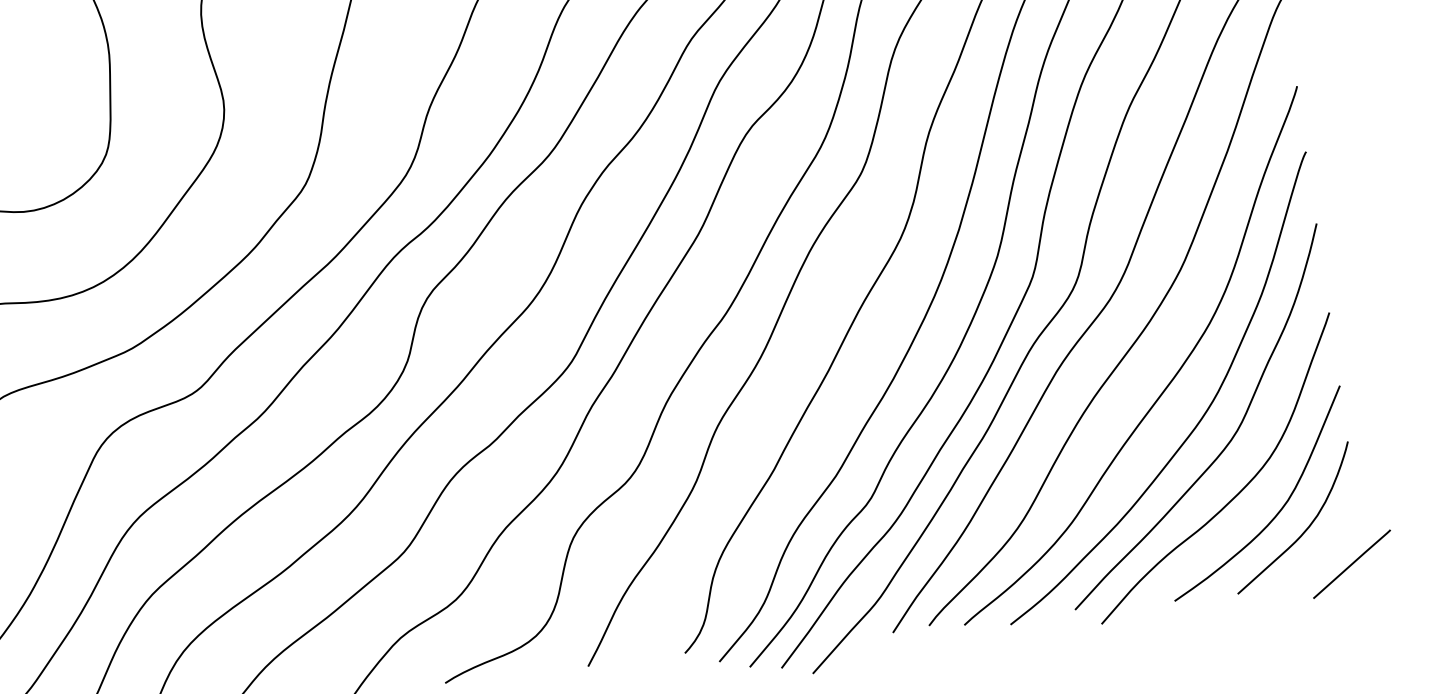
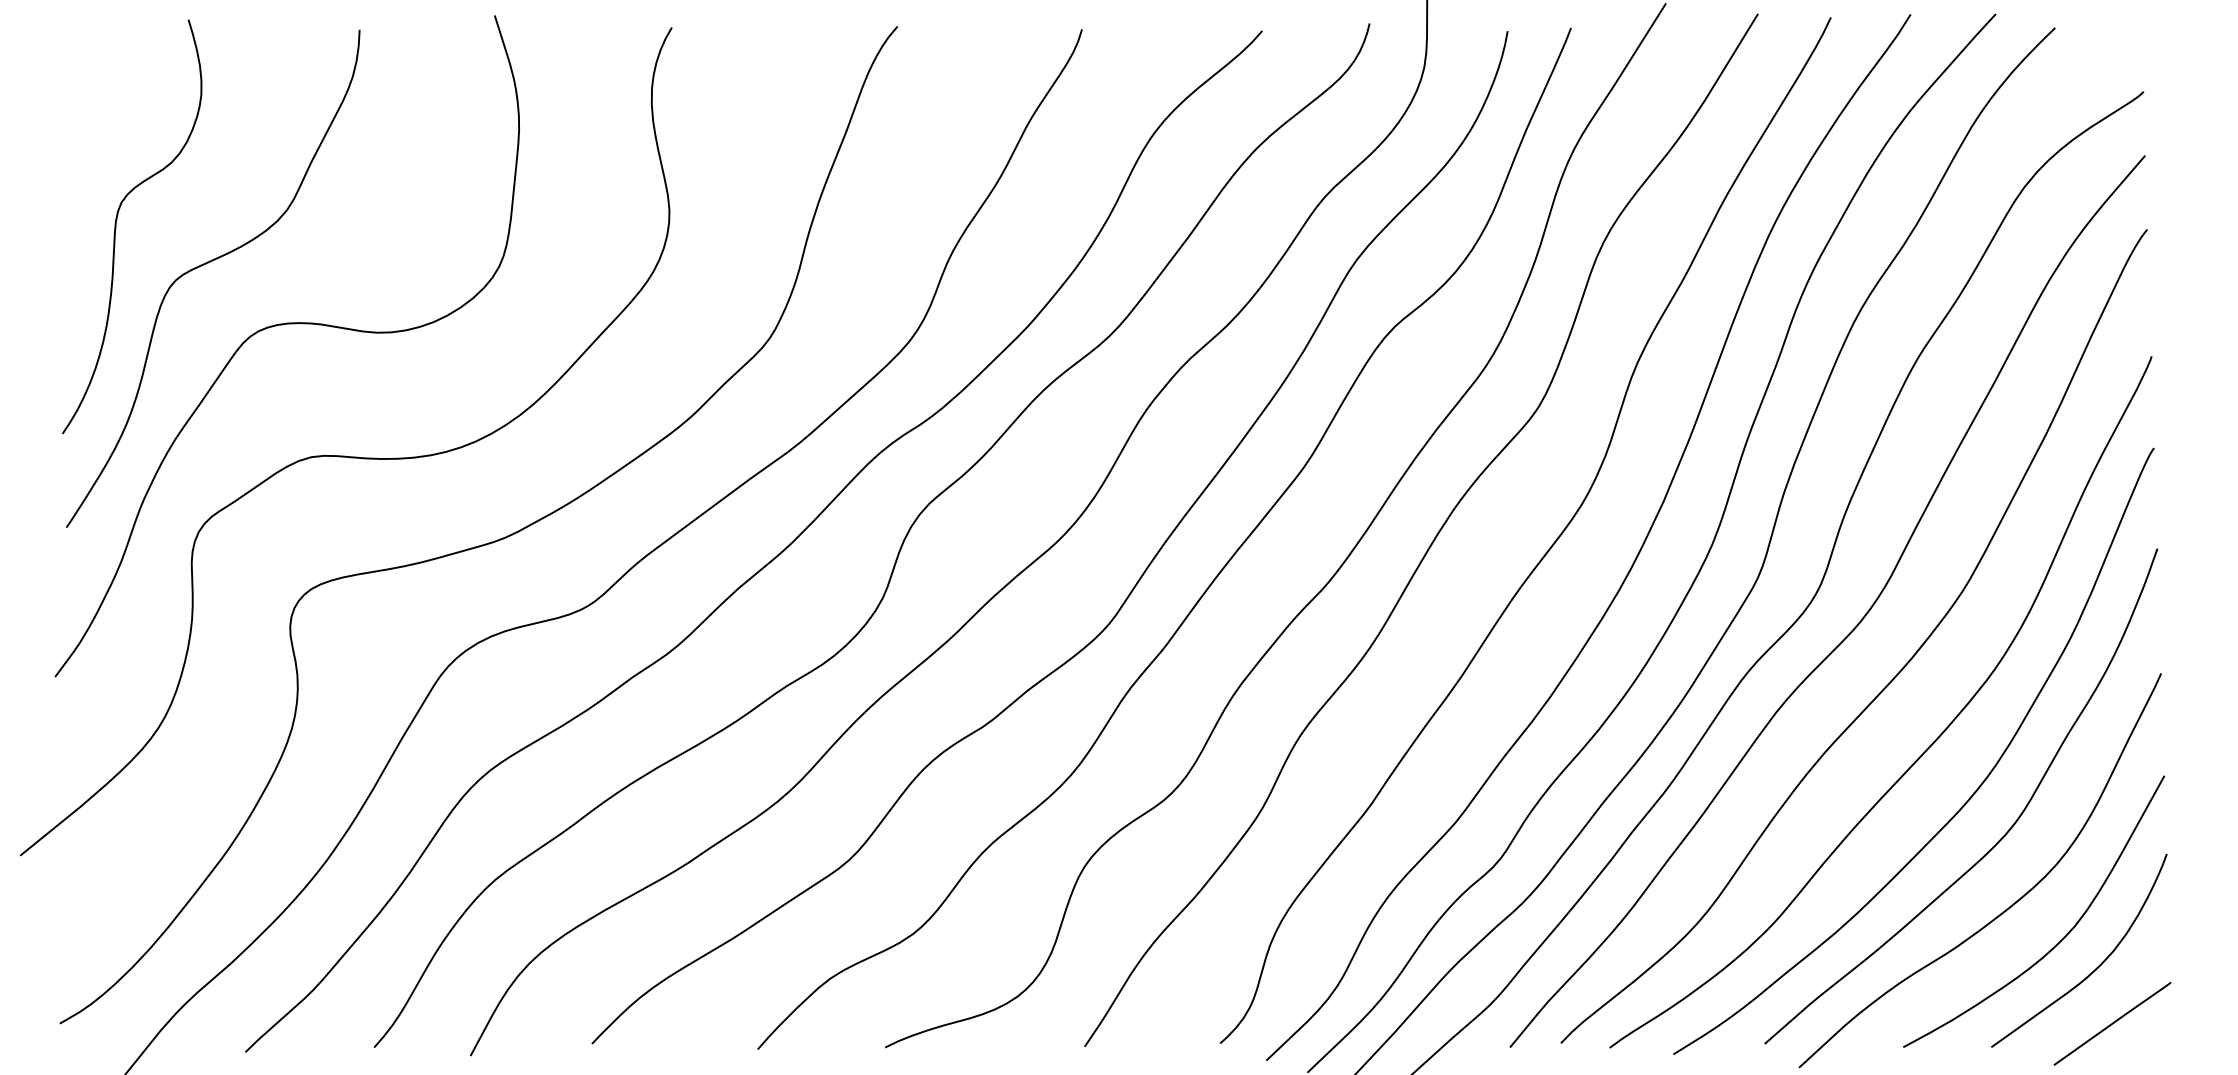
line: (1351, 564) -> (2112, 1023), moved

